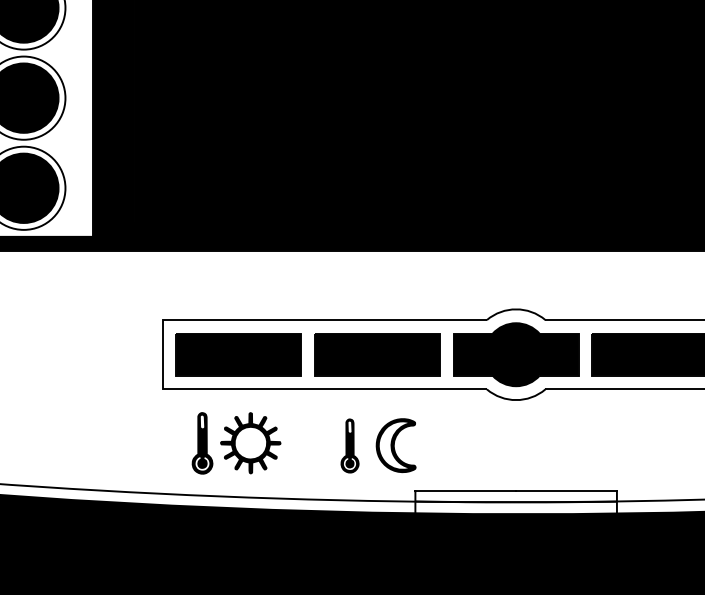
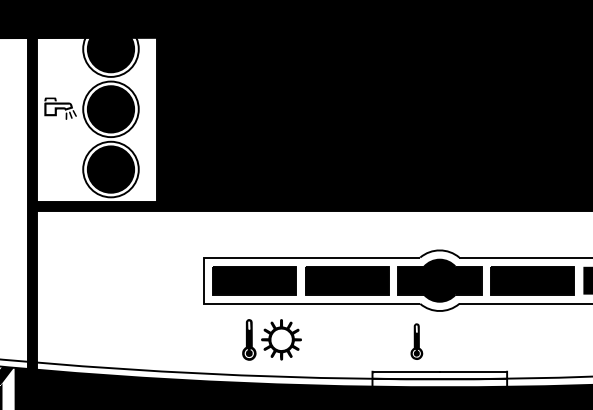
part: (235, 442) -> (271, 339), moved
part: (349, 445) -> (416, 341), moved
part: (395, 445) -> (359, 341), removed

